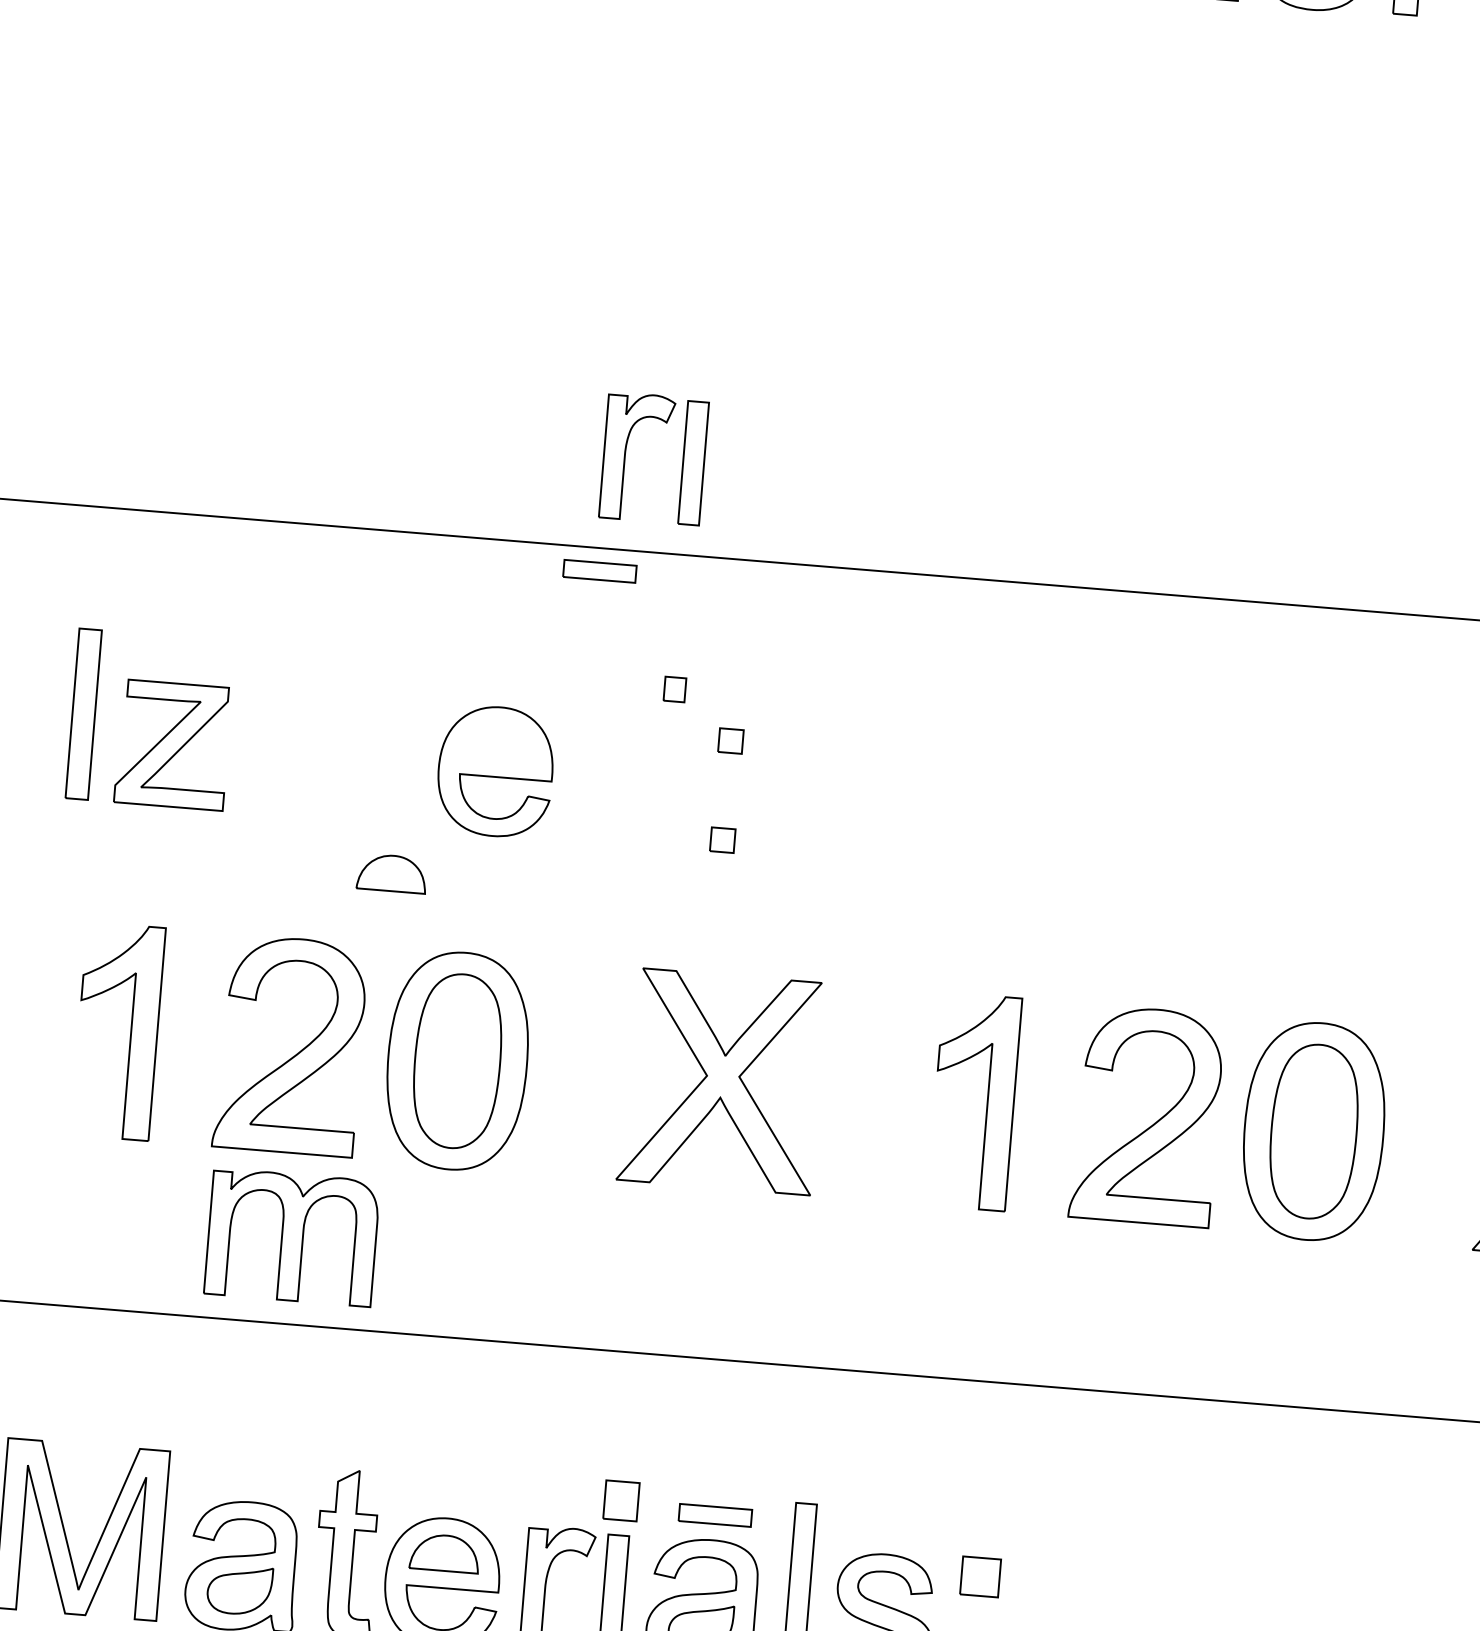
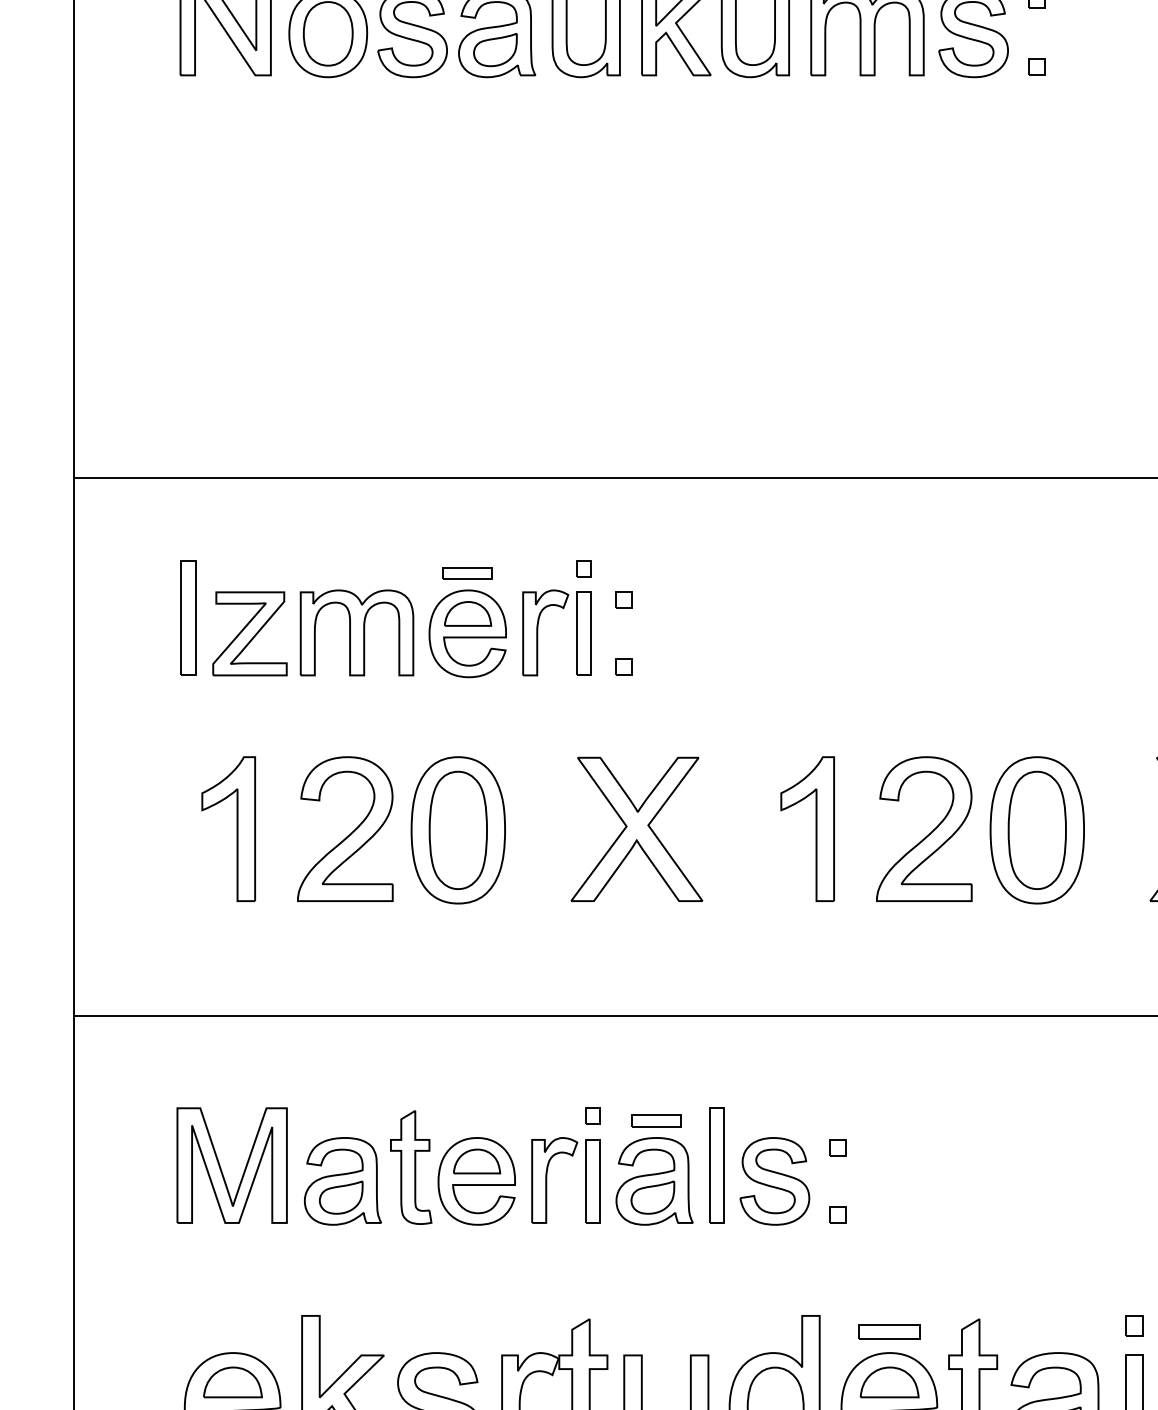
part: (626, 455) -> (538, 632), moved
part: (599, 571) -> (467, 573), moved
part: (392, 872) -> (468, 613), moved
part: (291, 1236) -> (356, 632), moved
part: (621, 1499) -> (592, 1115), size x0.62
part: (979, 1576) -> (837, 1147), size x0.62

